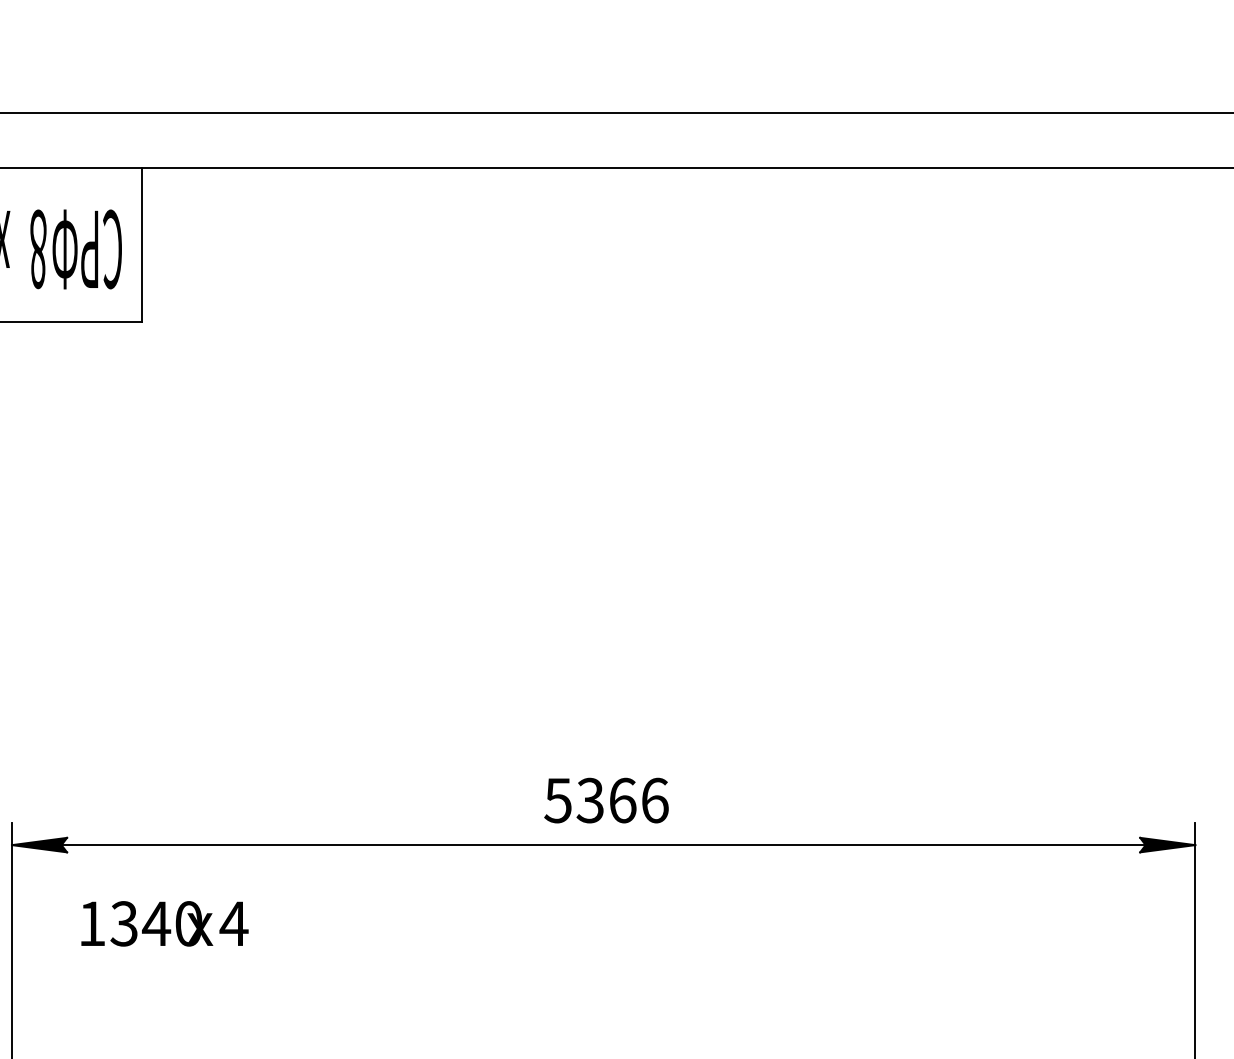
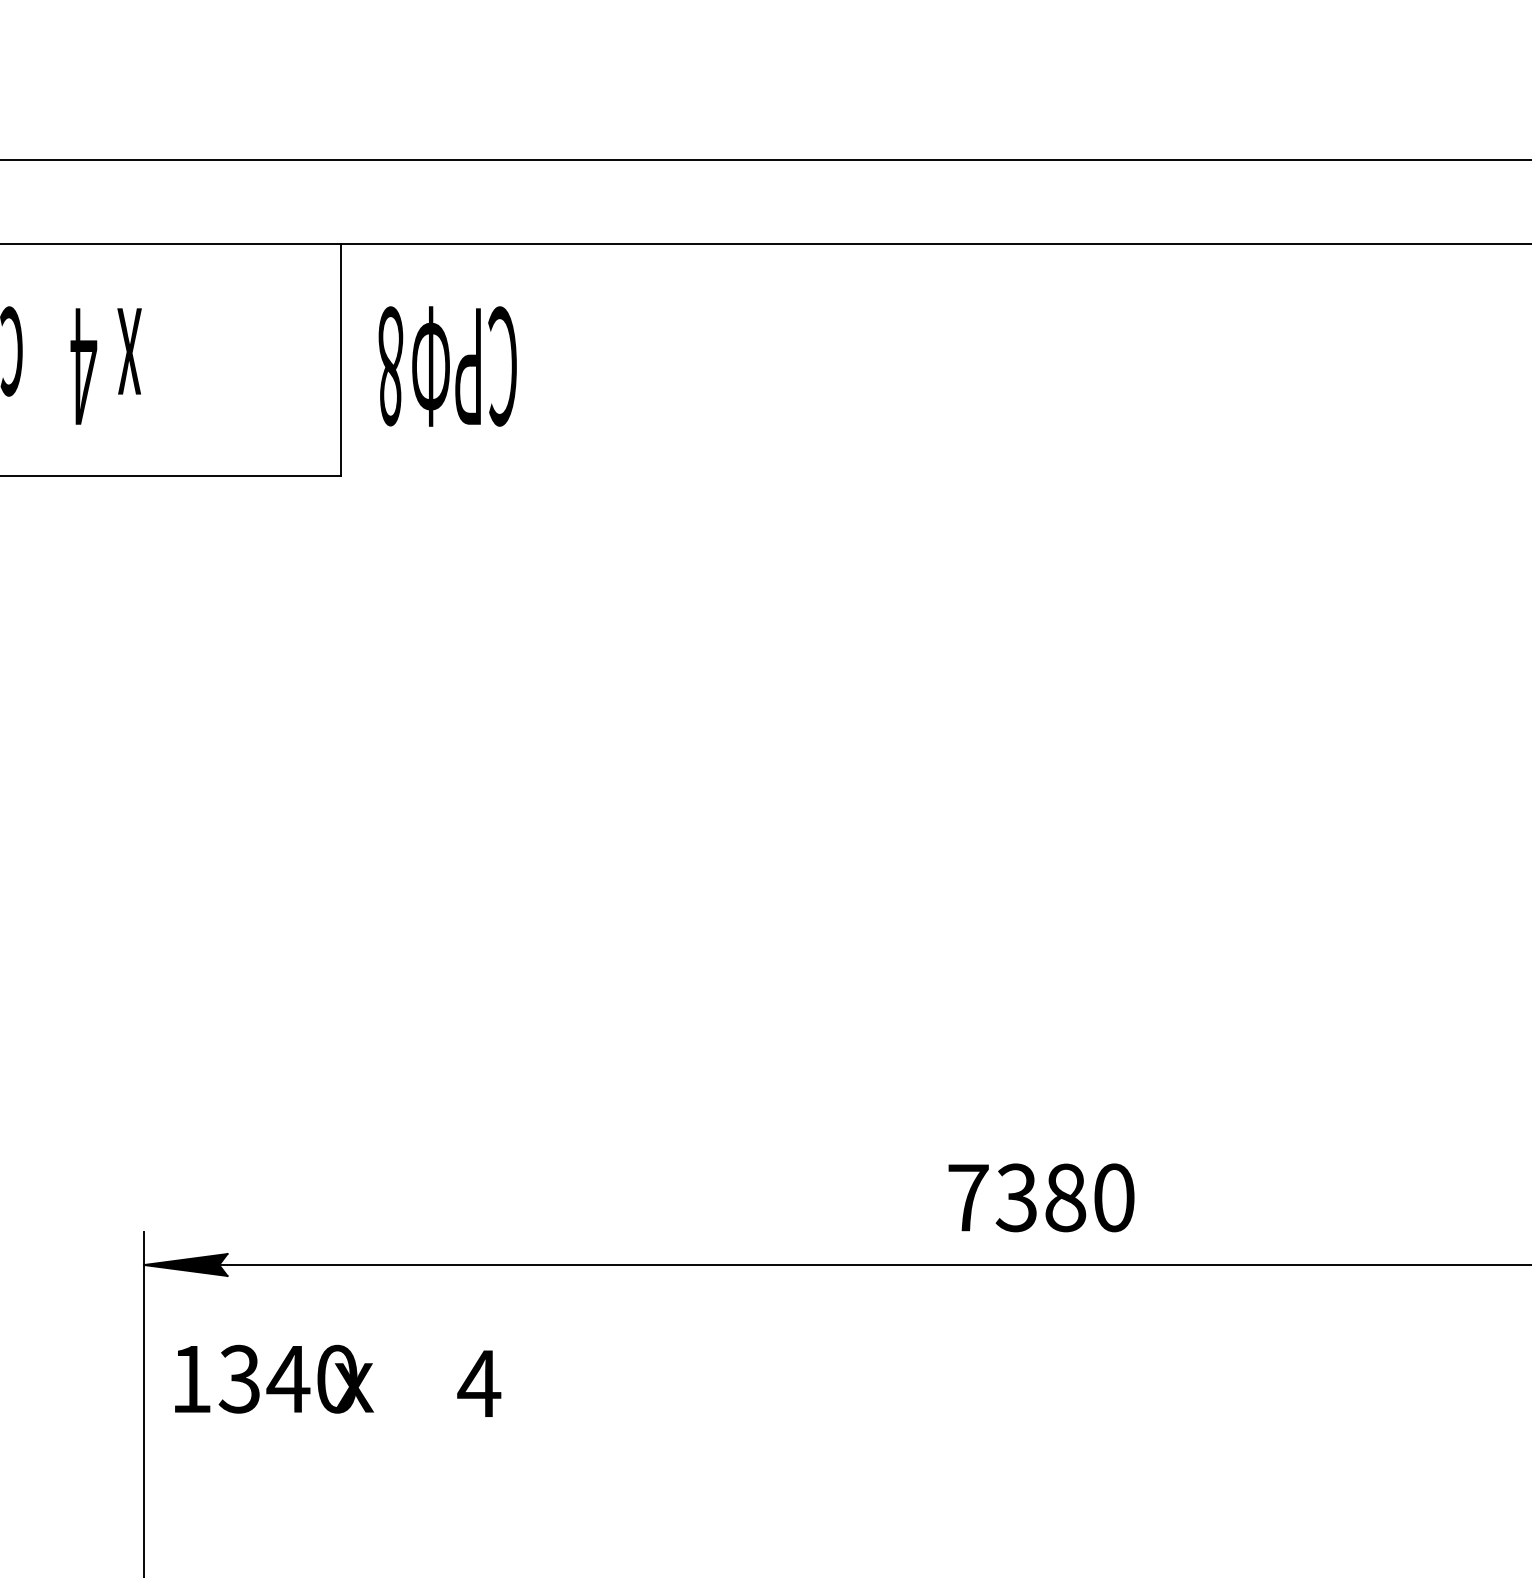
text: (75, 249) -> (446, 366), moved
text: (606, 800) -> (1041, 1197), 5366 -> 7380
text: (147, 923) -> (274, 1378), moved

